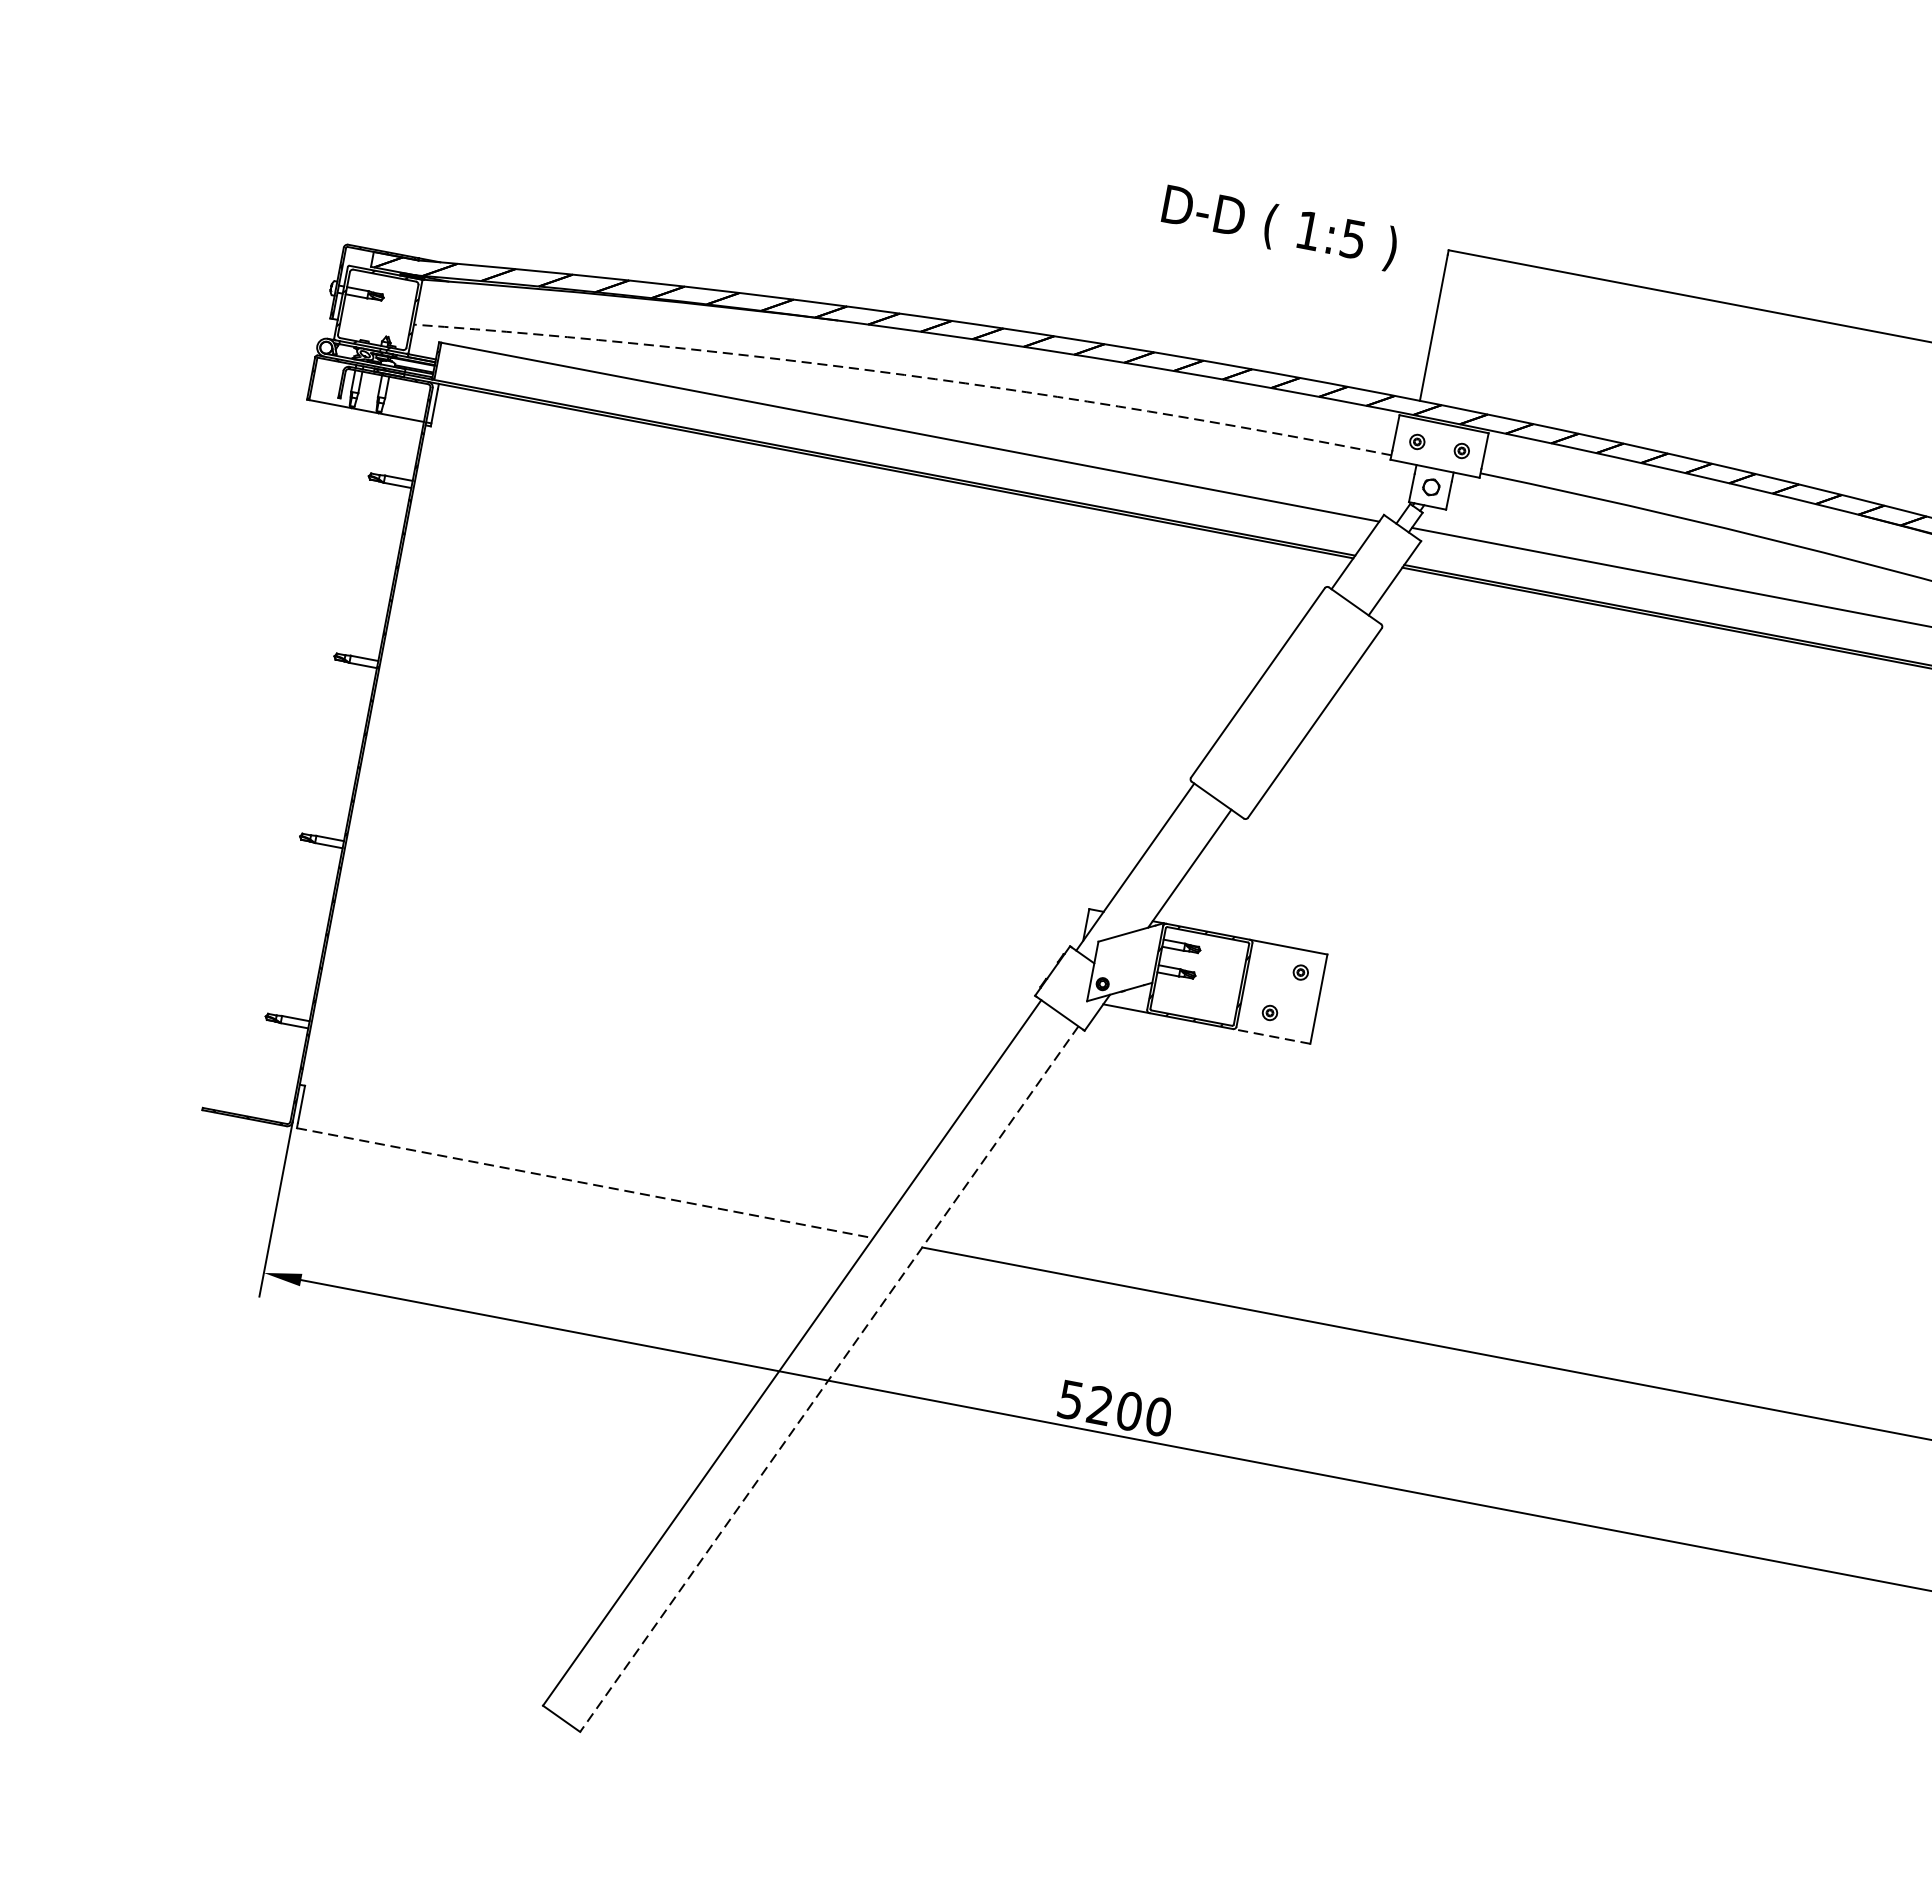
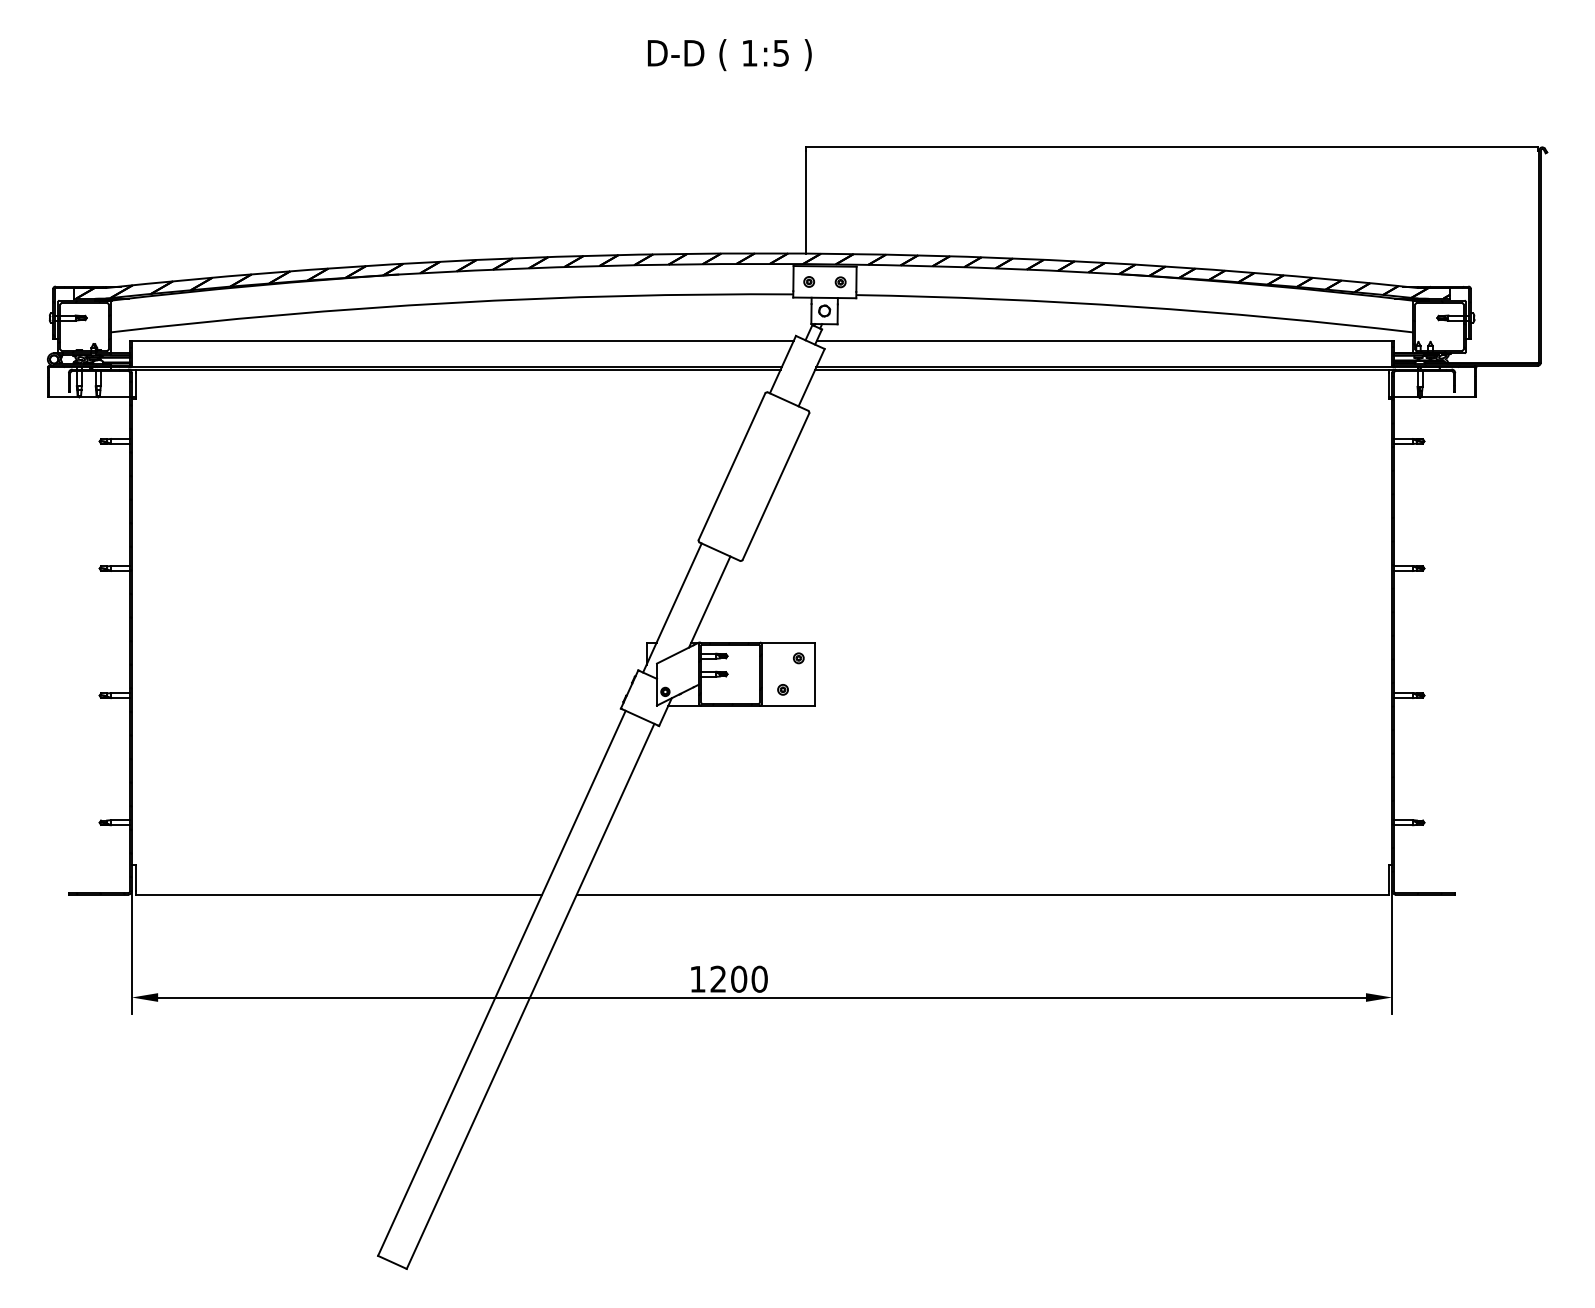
text: (1279, 228) -> (729, 55), moved
arc: (904, 374) -> (451, 302), dashed -> solid
line: (1270, 1036) -> (786, 705), dashed -> solid
line: (586, 1183) -> (339, 894), dashed -> solid
line: (829, 1379) -> (530, 996), dashed -> solid
text: (1070, 1400) -> (697, 979), 5200 -> 1200

